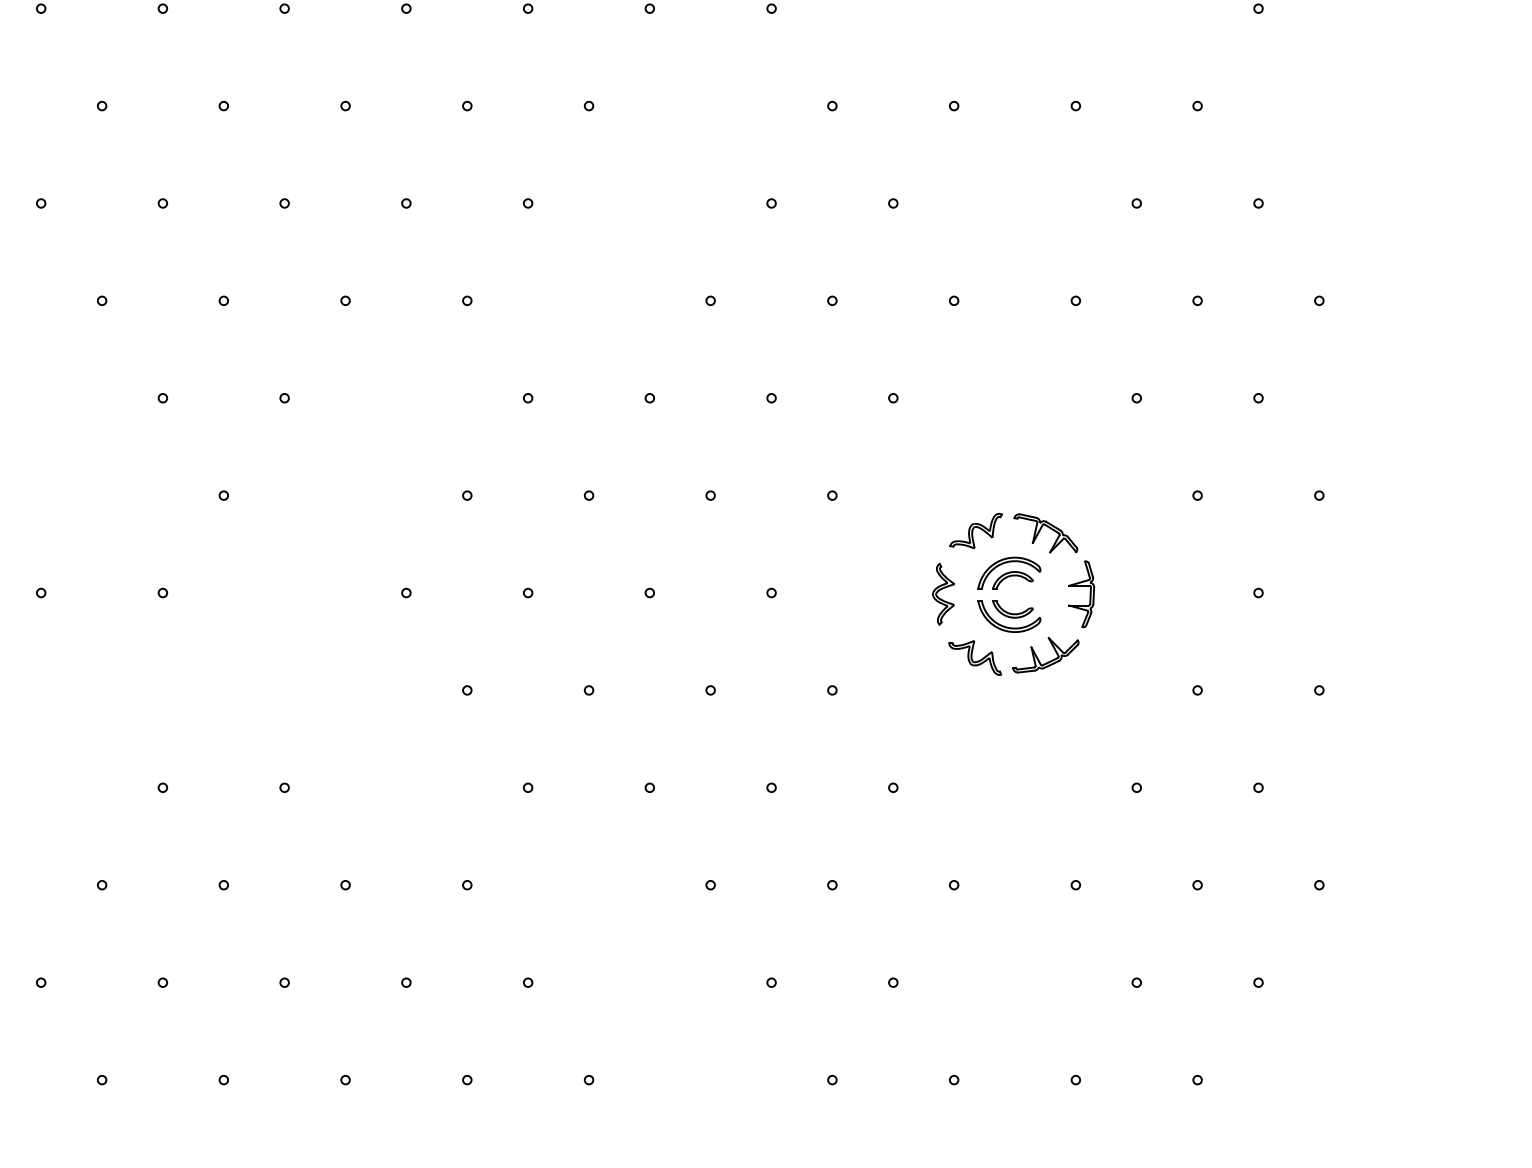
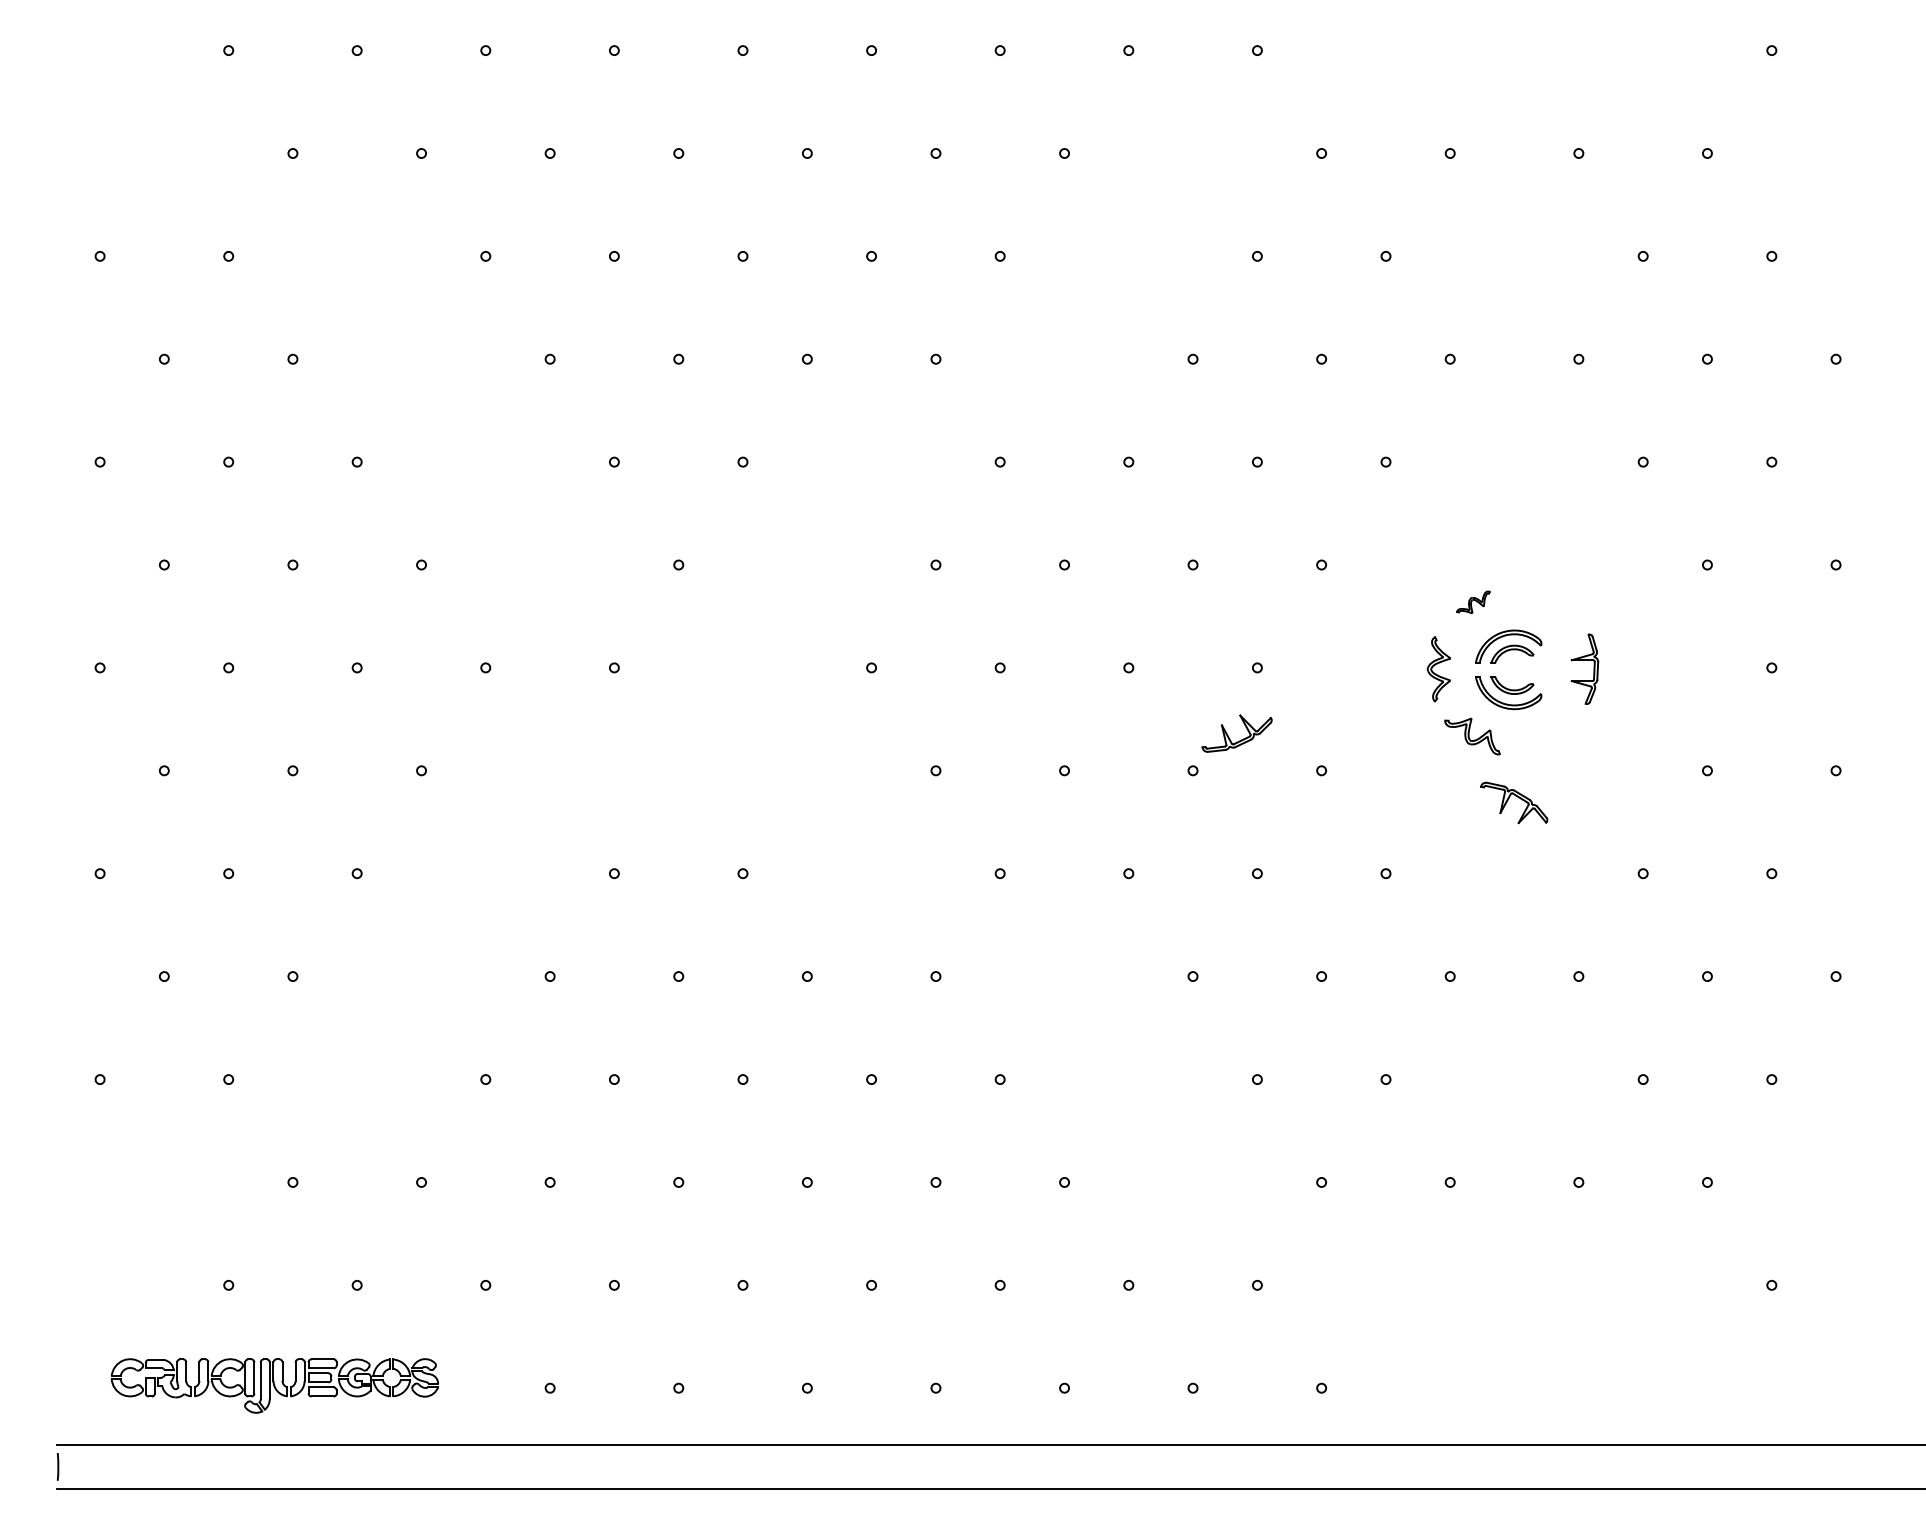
part: (976, 531) -> (1473, 602), size x0.6
part: (1046, 533) -> (1514, 802), moved
part: (1048, 661) -> (1239, 740), moved

